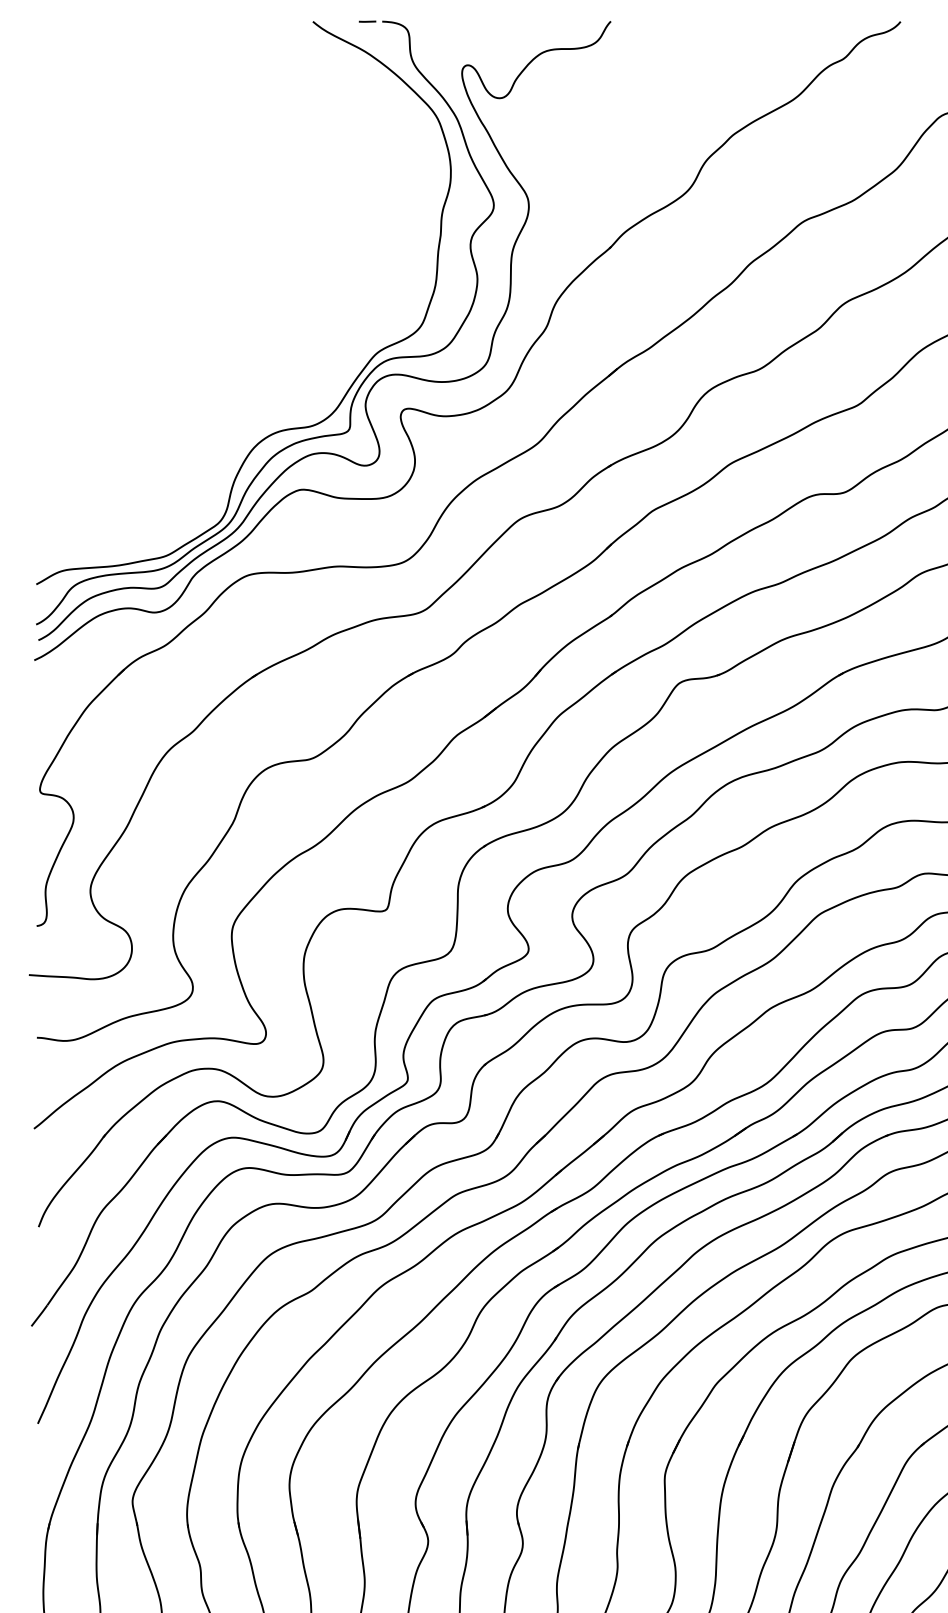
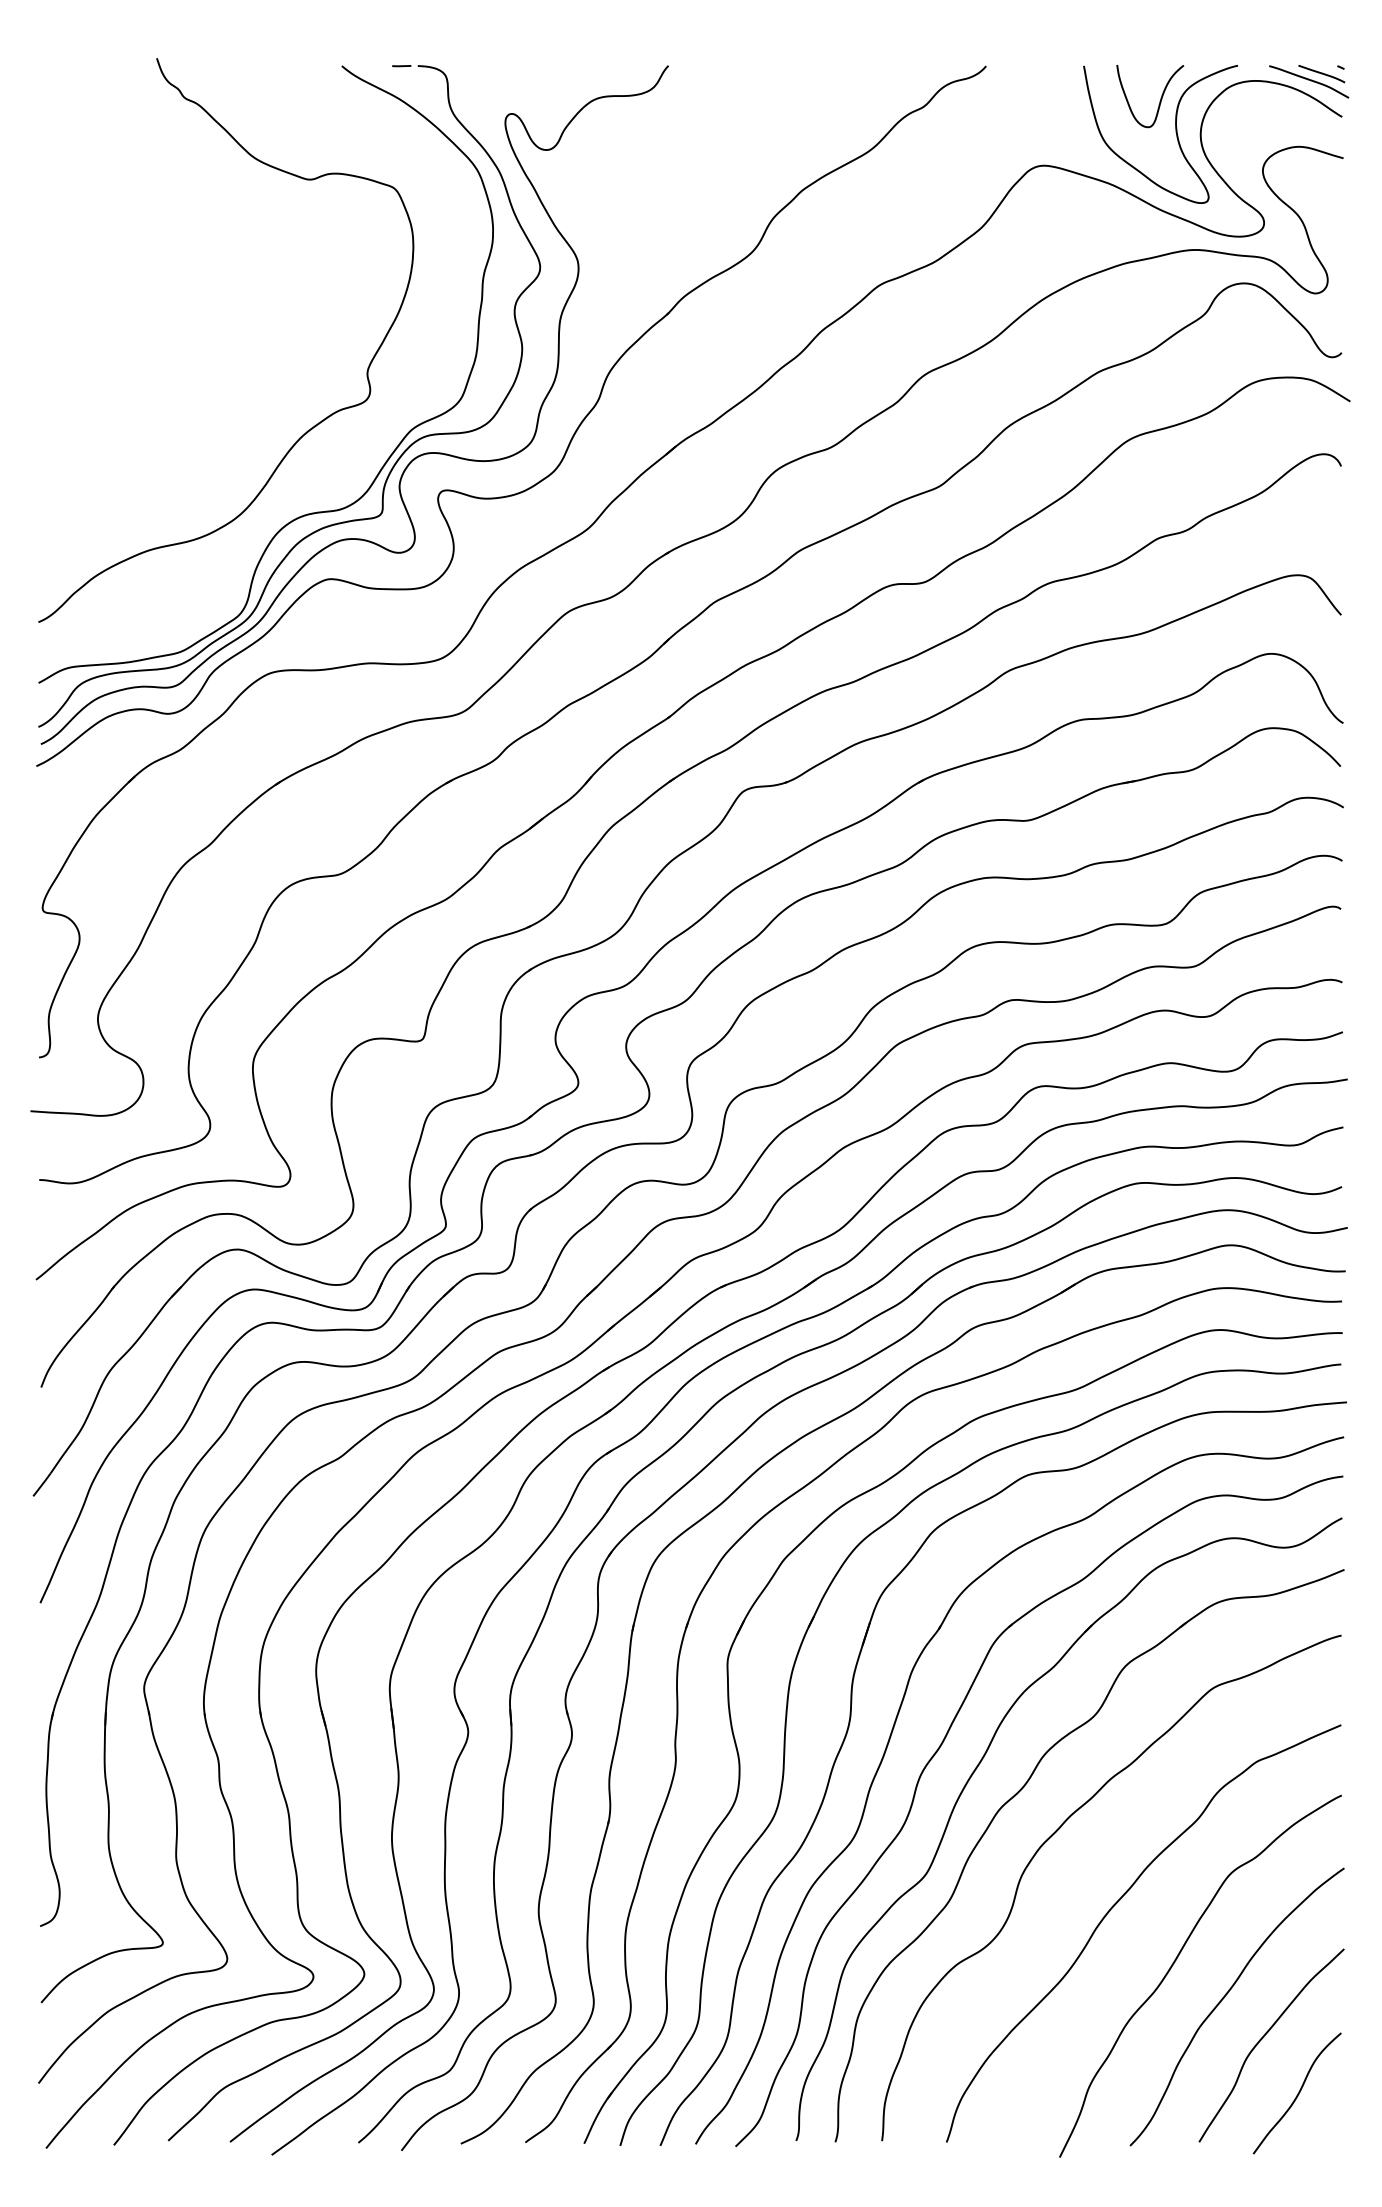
curve: (276, 358) -> (301, 435), added

